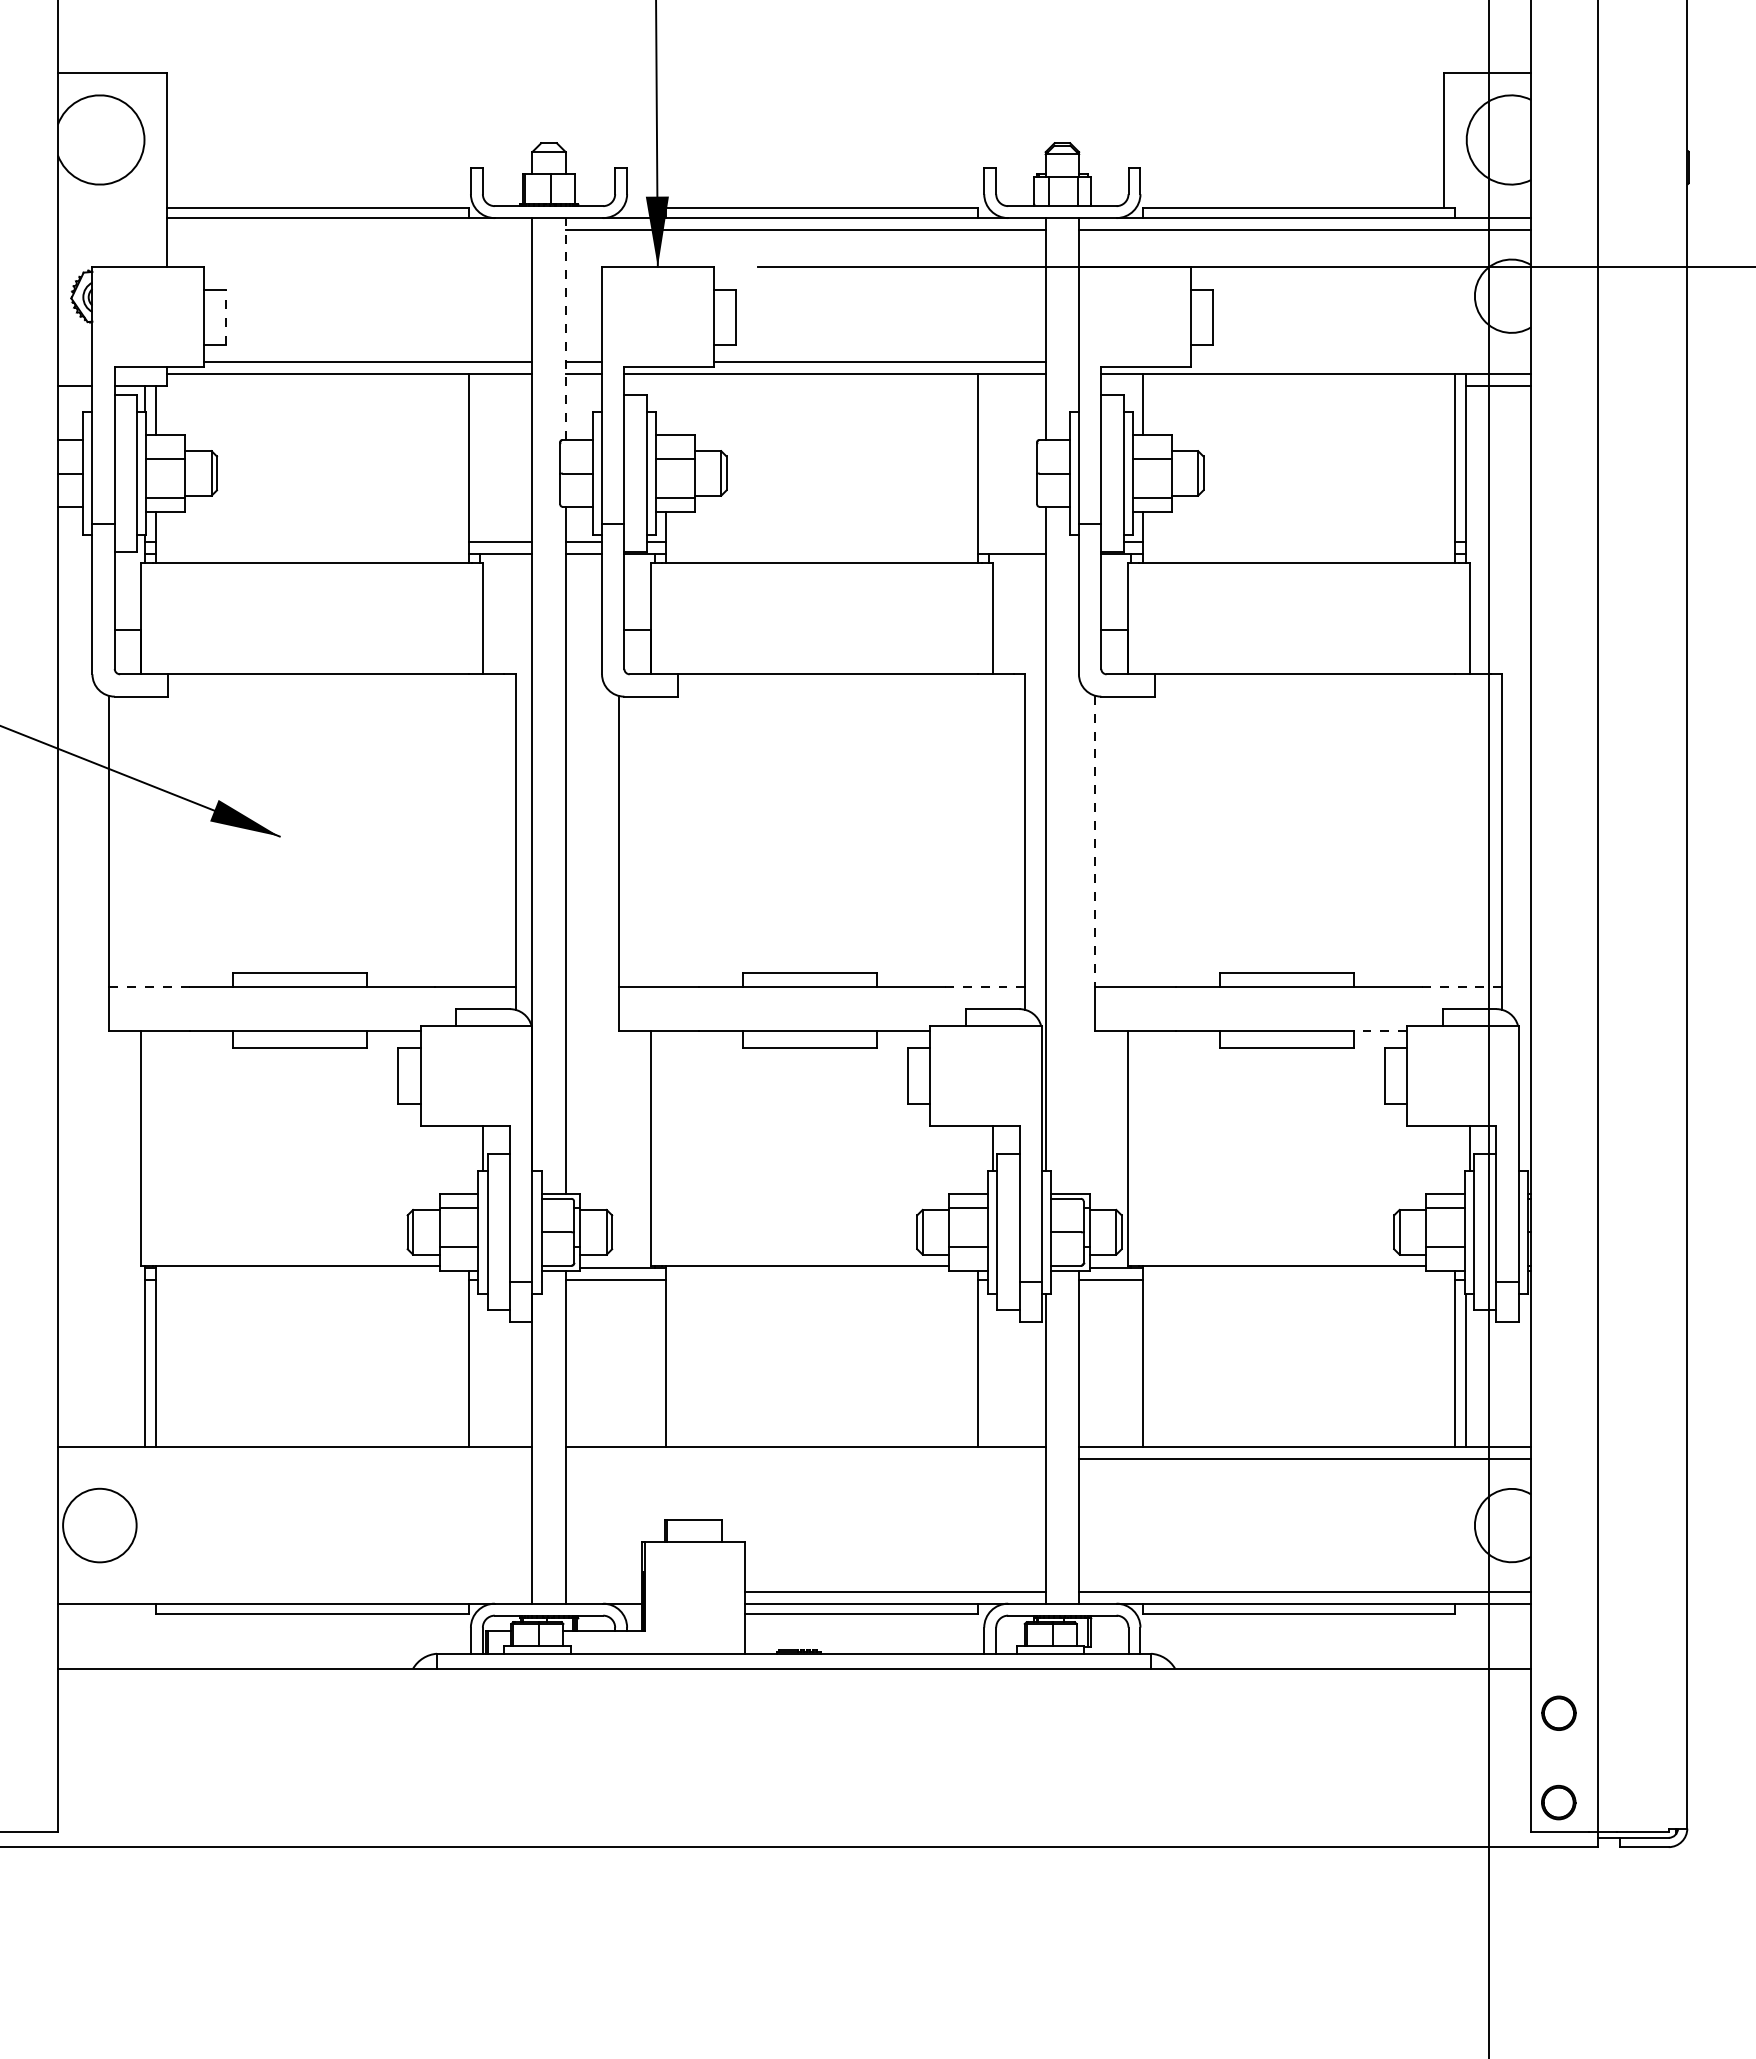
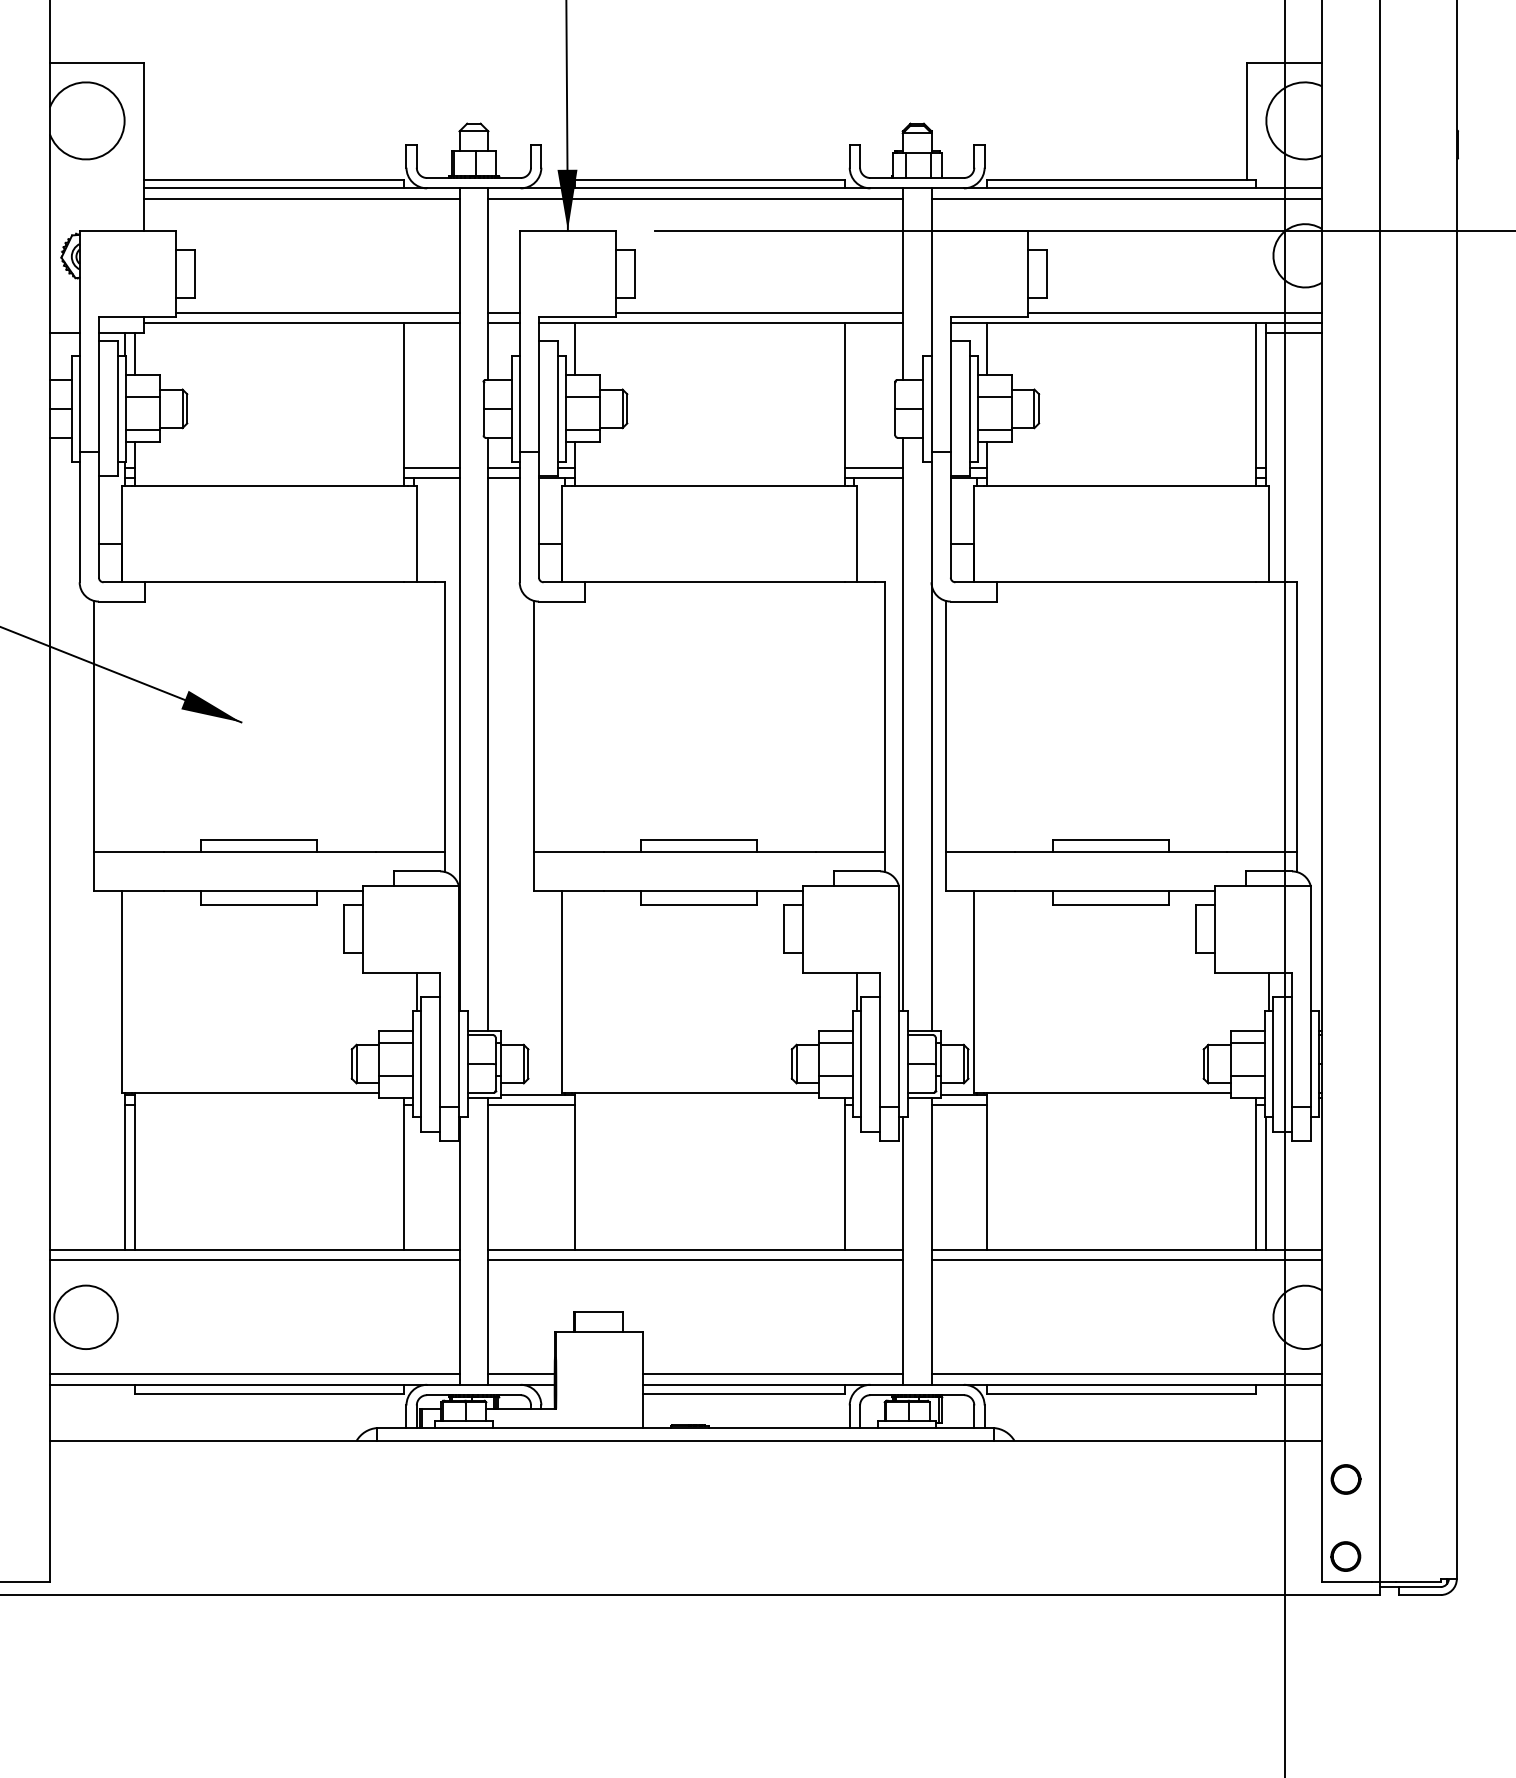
line: (349, 230) -> (301, 199), added
line: (226, 317) -> (195, 274), dashed -> solid
line: (565, 329) -> (488, 284), dashed -> solid
line: (1360, 362) -> (1174, 313), added
line: (665, 404) -> (574, 349), added
line: (1011, 542) -> (873, 468), added
line: (1095, 841) -> (945, 726), dashed -> solid
line: (1079, 934) -> (931, 806), added
line: (148, 986) -> (128, 851), dashed -> solid
line: (984, 986) -> (849, 851), dashed -> solid
line: (1461, 986) -> (1261, 851), dashed -> solid
line: (1380, 1031) -> (1191, 890), dashed -> solid
line: (294, 1459) -> (254, 1260), added
line: (805, 1459) -> (695, 1260), added
line: (294, 1591) -> (254, 1374), added
line: (603, 1591) -> (520, 1374), added

